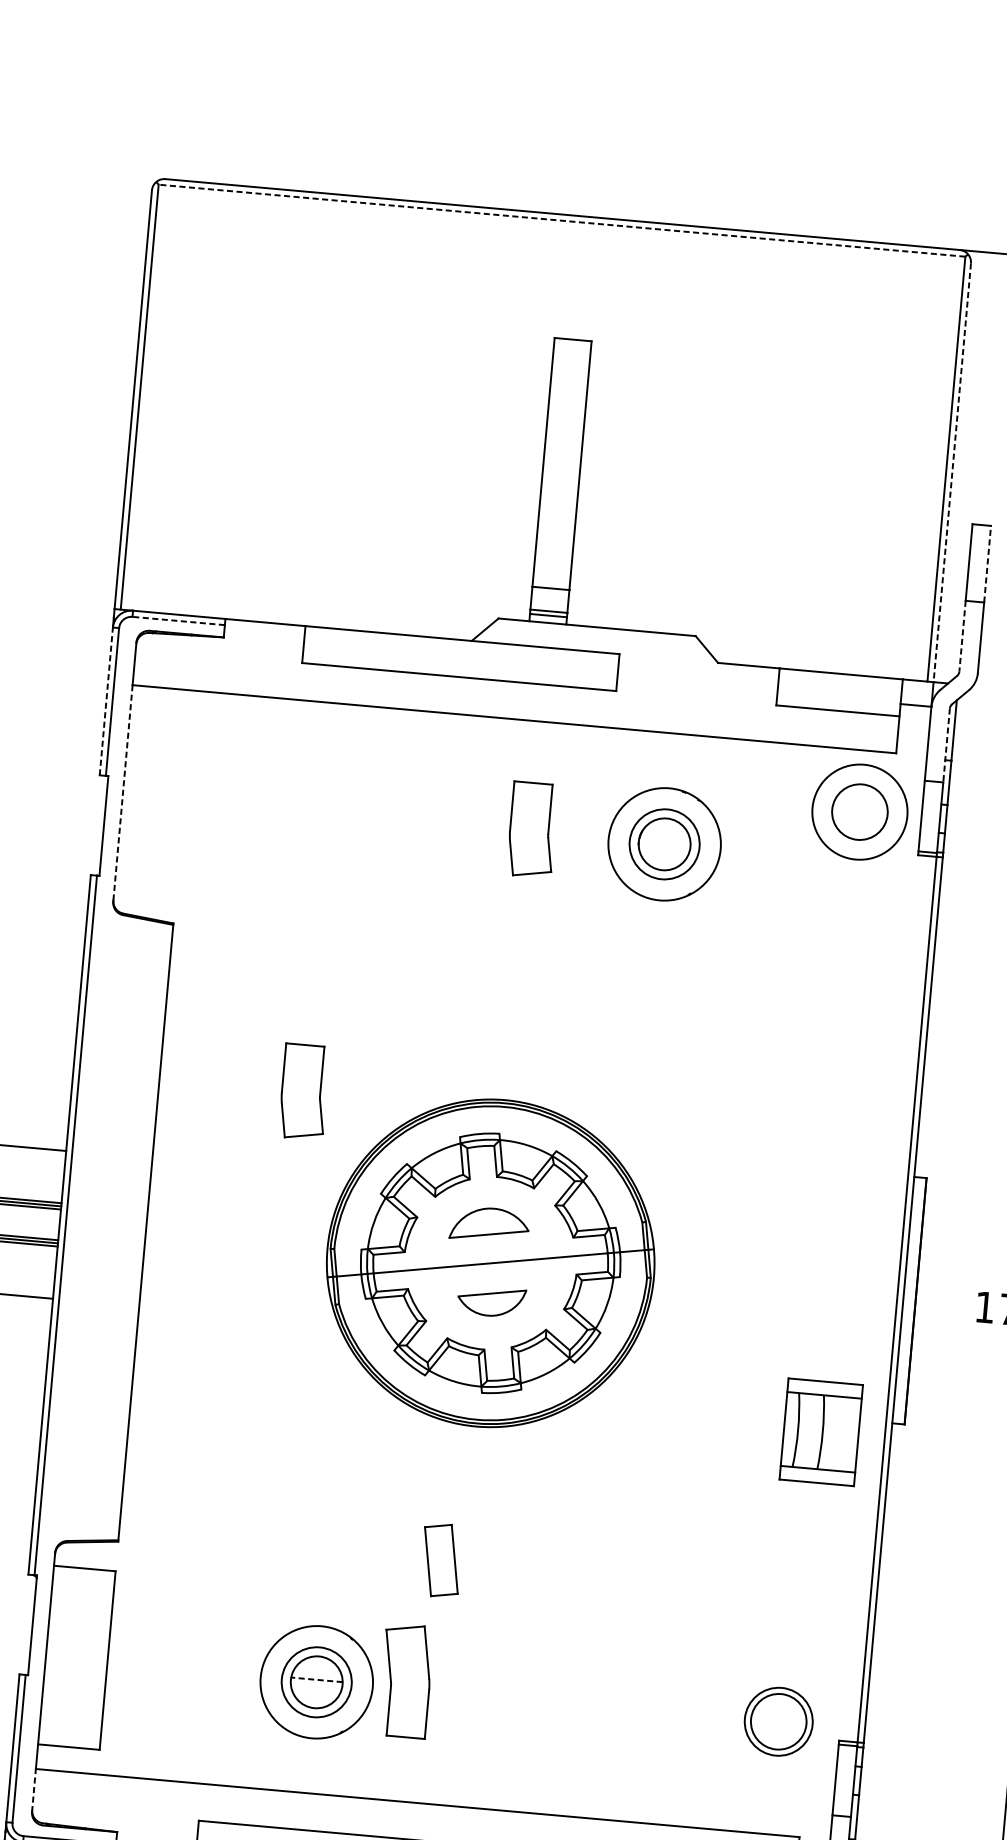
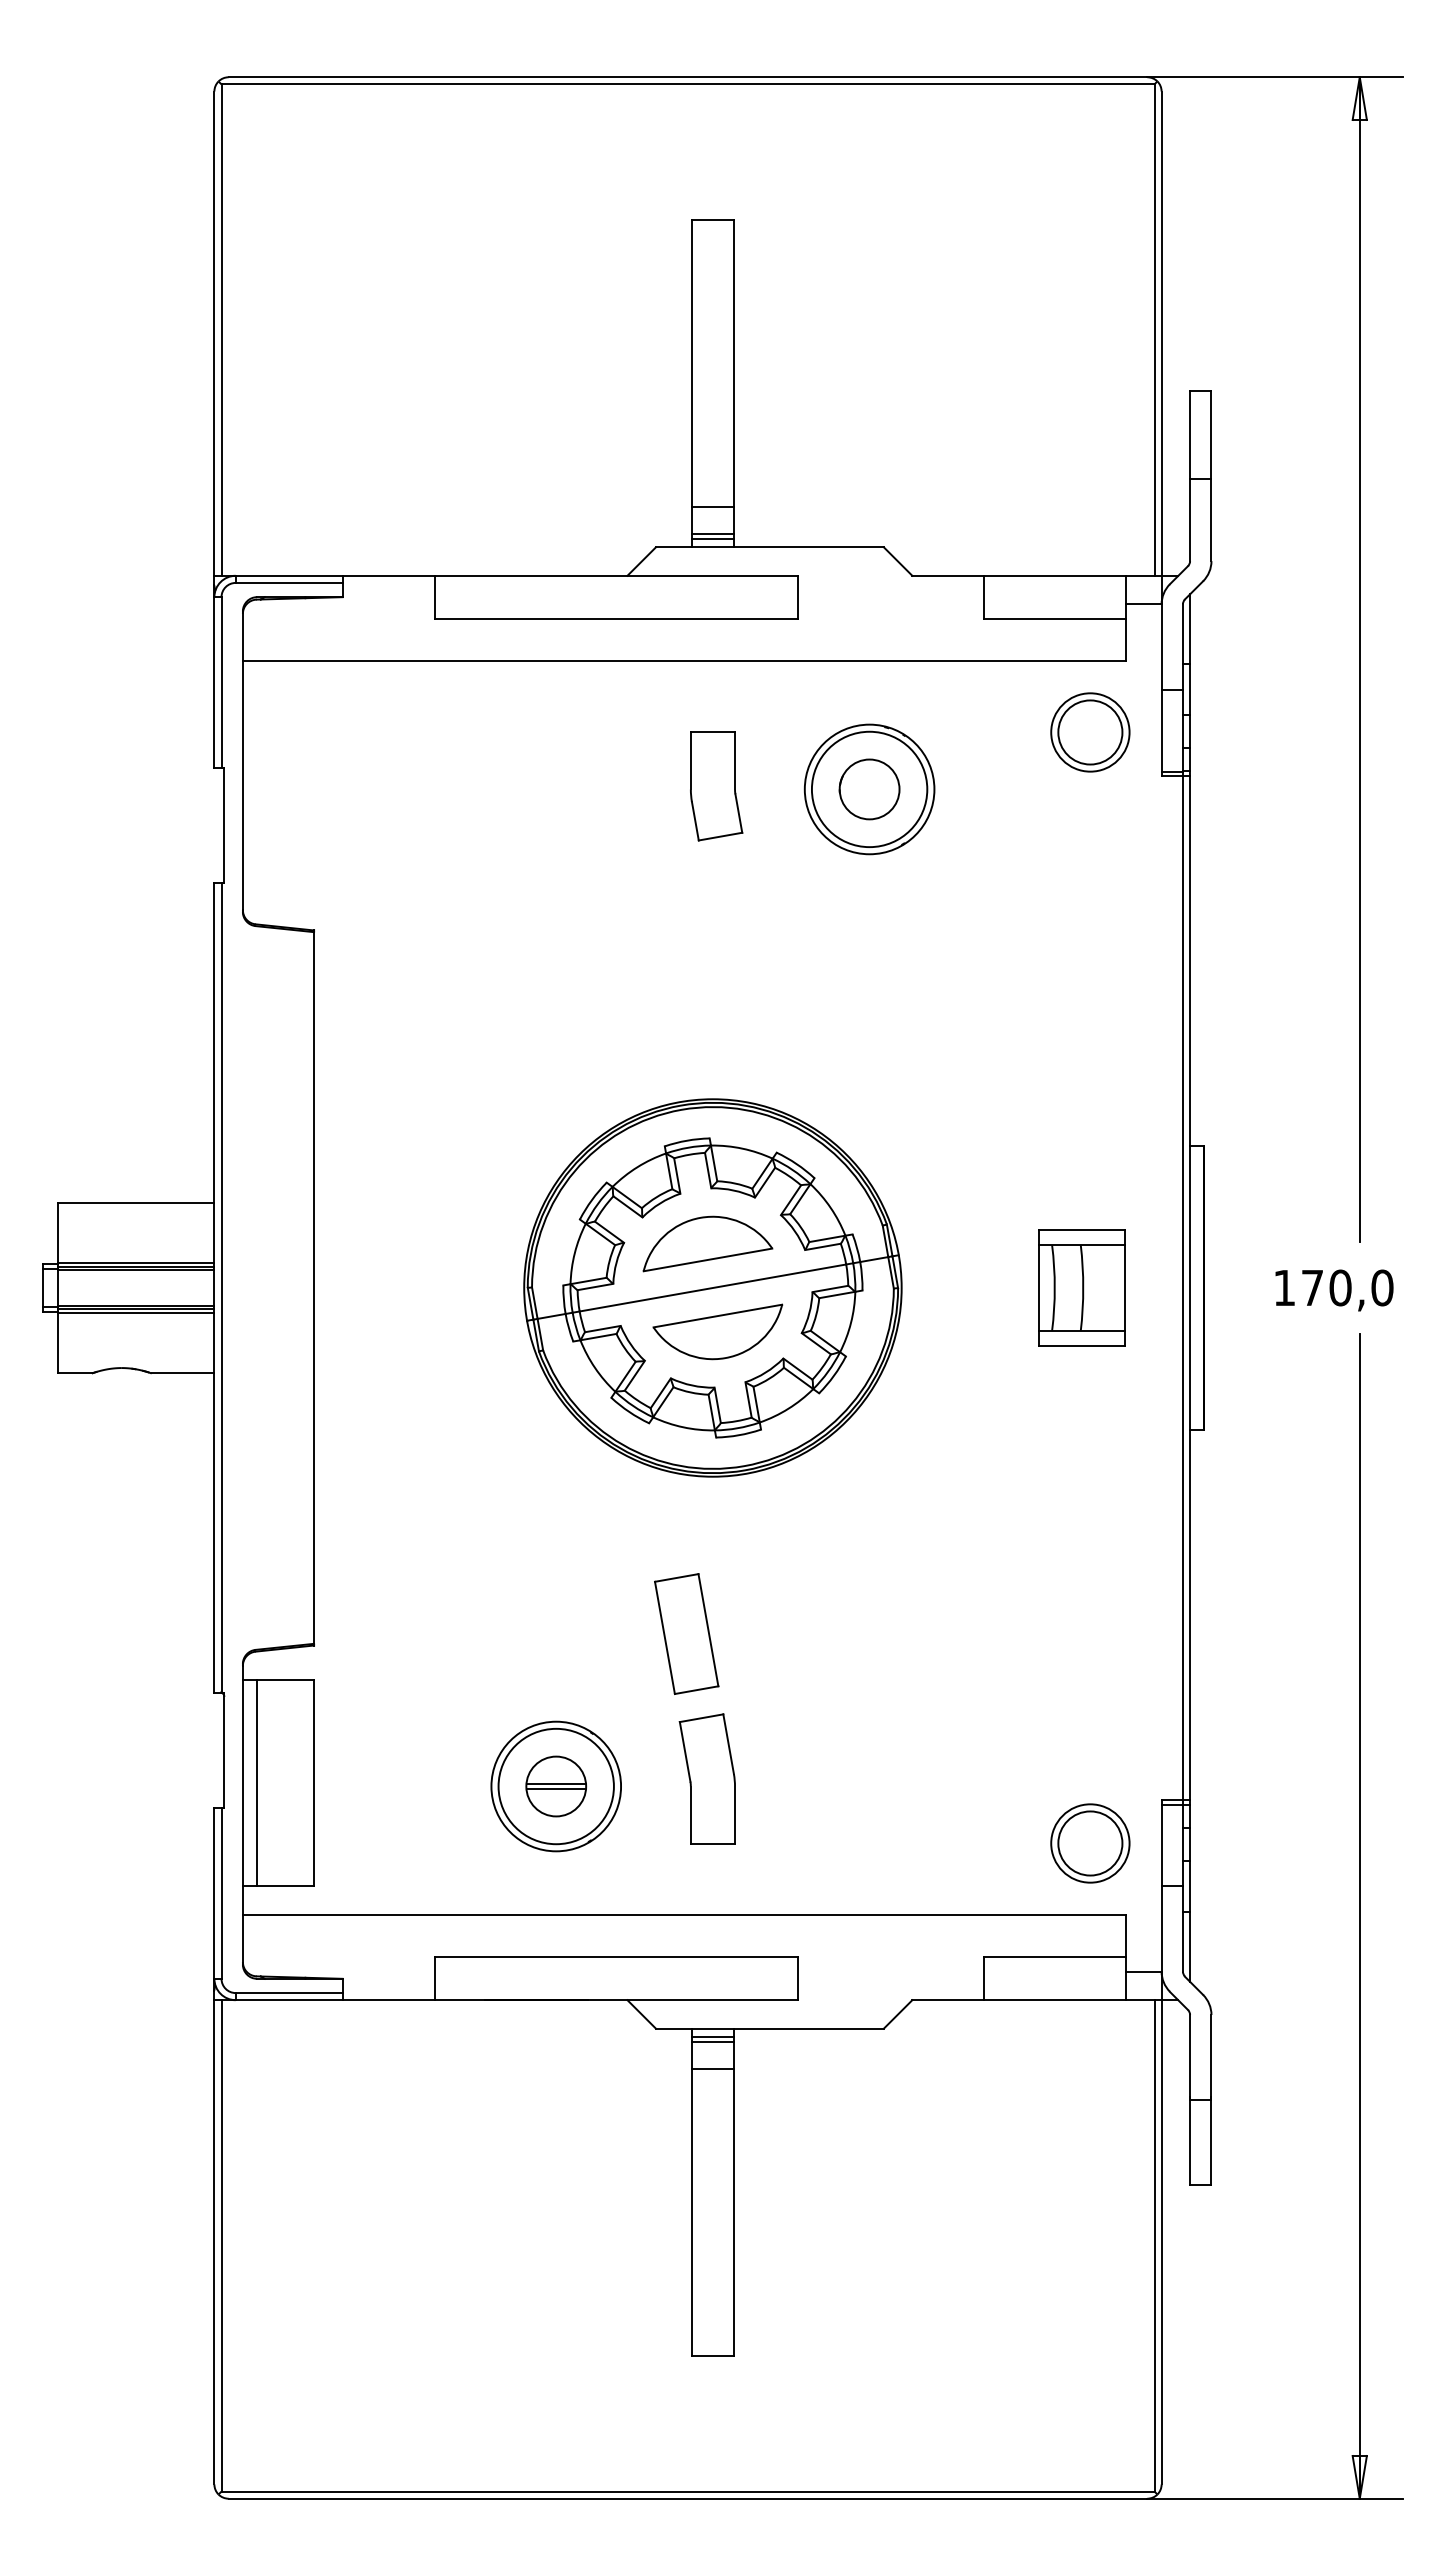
line: (561, 220) -> (687, 84), dashed -> solid
line: (952, 473) -> (1161, 334), dashed -> solid
line: (987, 563) -> (1211, 434), dashed -> solid
line: (178, 620) -> (288, 582), dashed -> solid
line: (962, 636) -> (1190, 520), dashed -> solid
line: (106, 701) -> (214, 682), dashed -> solid
line: (946, 745) -> (1182, 647), dashed -> solid
line: (122, 793) -> (242, 786), dashed -> solid
circle: (860, 812) -> (1090, 732), size x0.71
circle: (664, 844) -> (869, 789), size x1.43
part: (304, 1092) -> (481, 1110), removed
part: (489, 1224) -> (707, 1243), size x1.43
part: (491, 1301) -> (717, 1331), size x1.67
part: (821, 1431) -> (1081, 1287), moved
part: (441, 1560) -> (686, 1633), size x1.43
line: (58, 1655) -> (257, 1782), added
line: (317, 1679) -> (556, 1783), dashed -> solid
part: (405, 1680) -> (706, 1778), moved
circle: (316, 1682) -> (555, 1786), size x1.43
line: (316, 1684) -> (556, 1789), added
part: (778, 1721) -> (1090, 1843), moved
line: (33, 1790) -> (242, 1939), dashed -> solid

